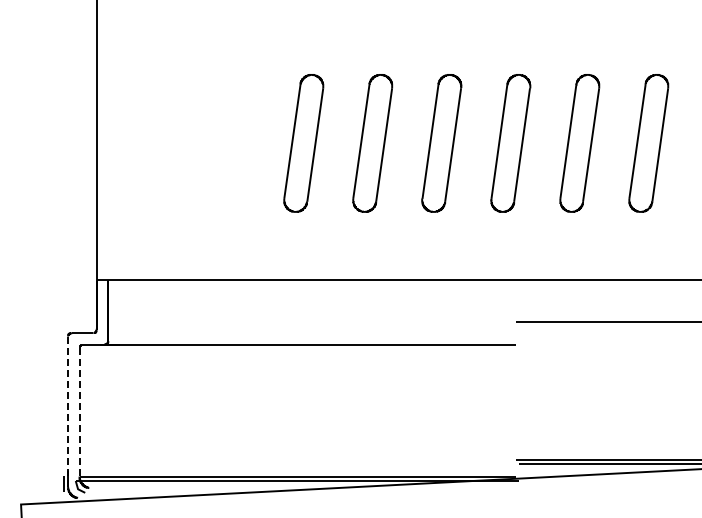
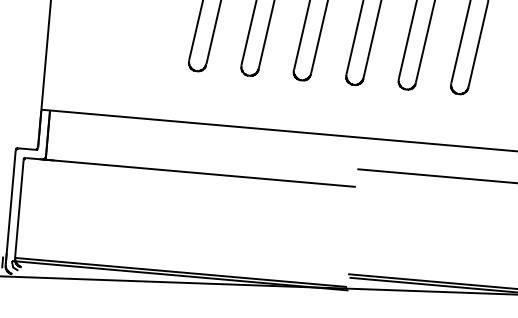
line: (68, 411) -> (11, 207), dashed -> solid
line: (79, 412) -> (19, 209), dashed -> solid

